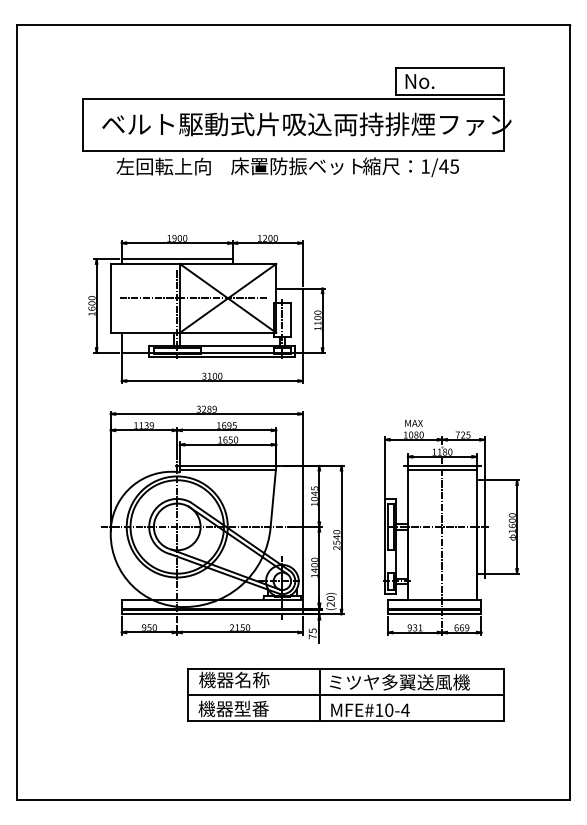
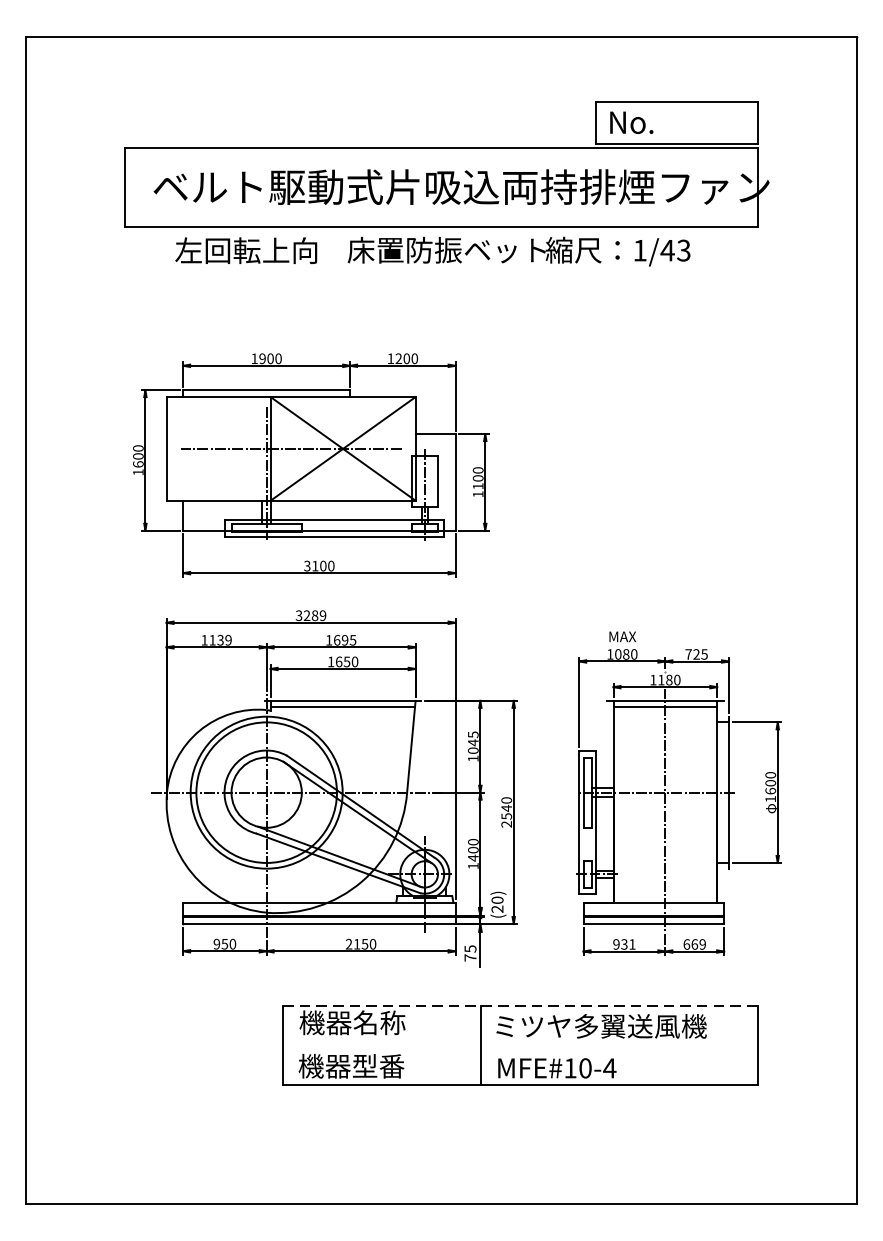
text: (454, 166) -> (683, 250), 1/45 -> 1/43
line: (346, 668) -> (521, 1005), solid -> dashed
line: (345, 695) -> (519, 1046), removed

